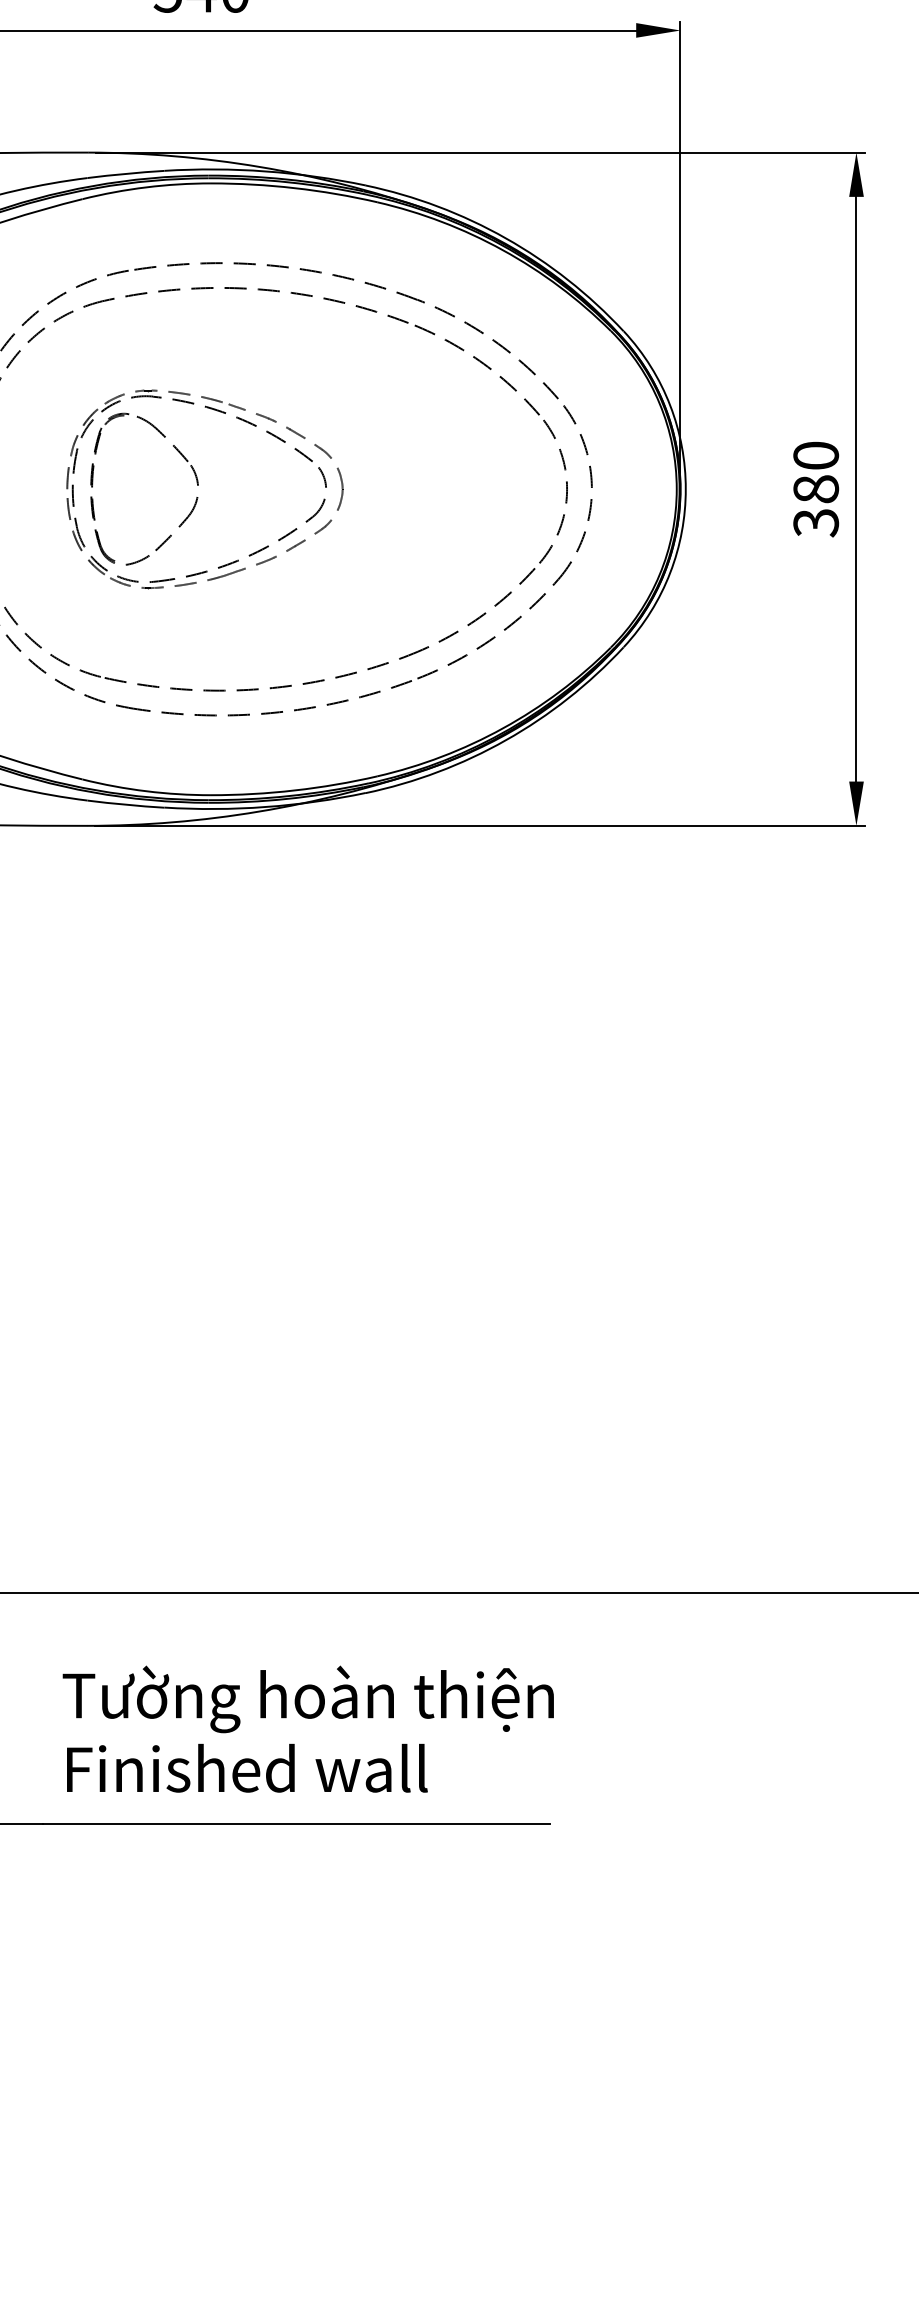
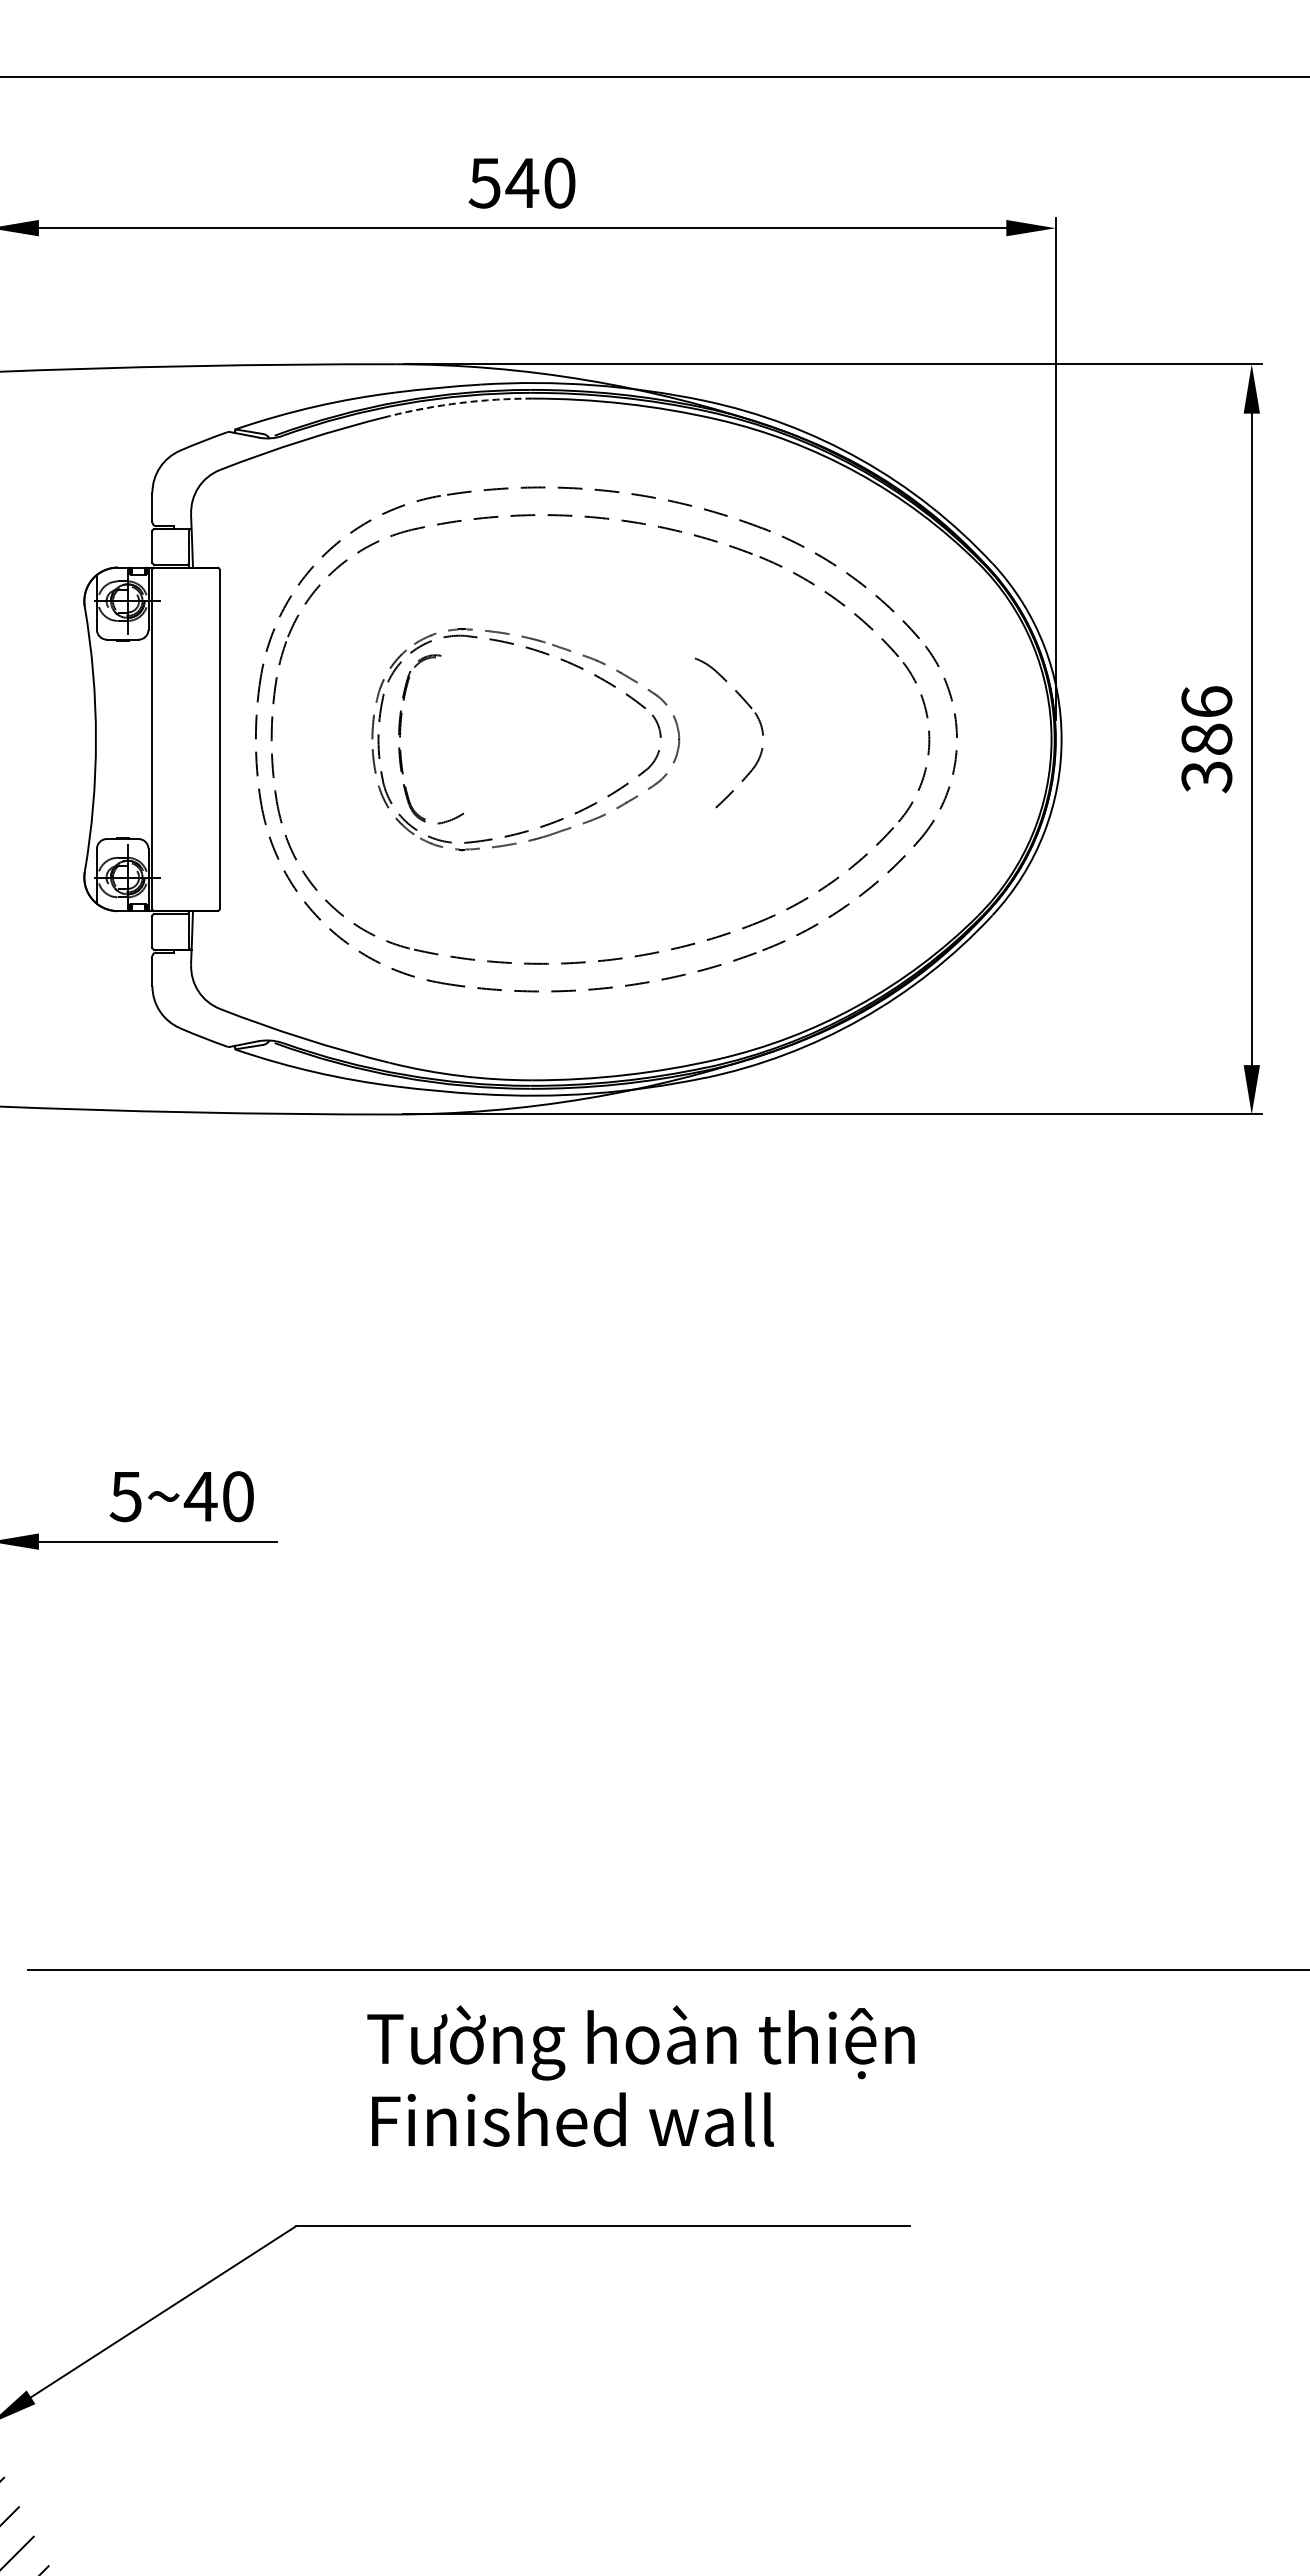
arc: (146, 187) -> (460, 403), solid -> dashed
text: (815, 455) -> (1206, 701), 380 -> 386
part: (193, 471) -> (757, 719), moved
text: (307, 1728) -> (640, 2075), moved

